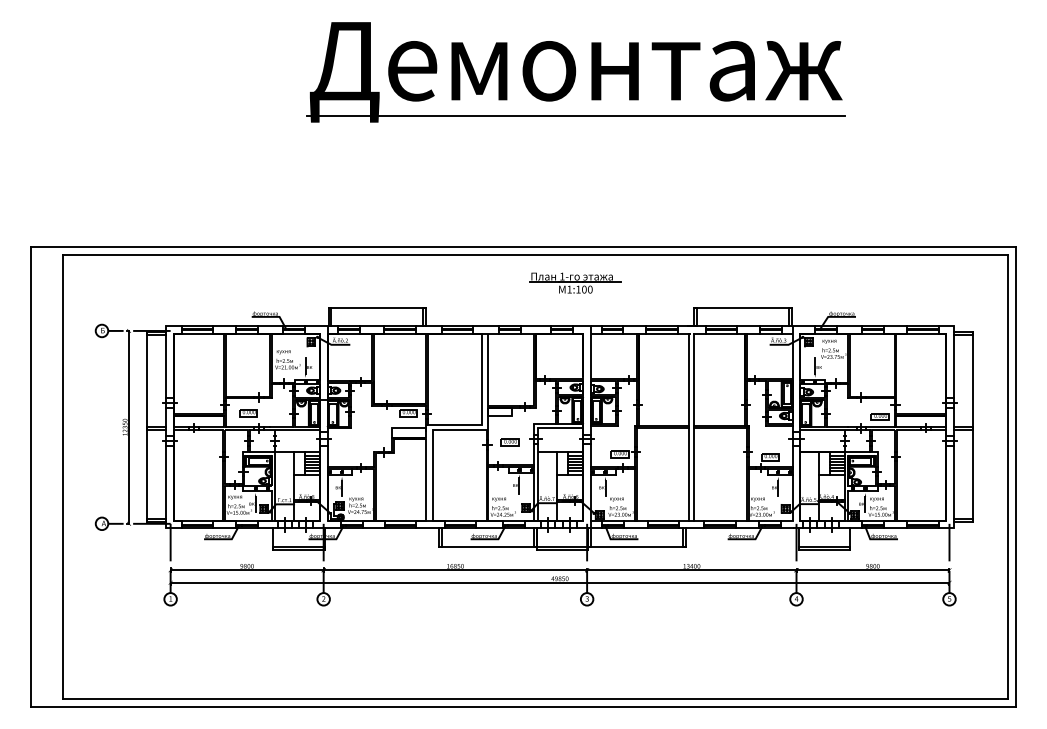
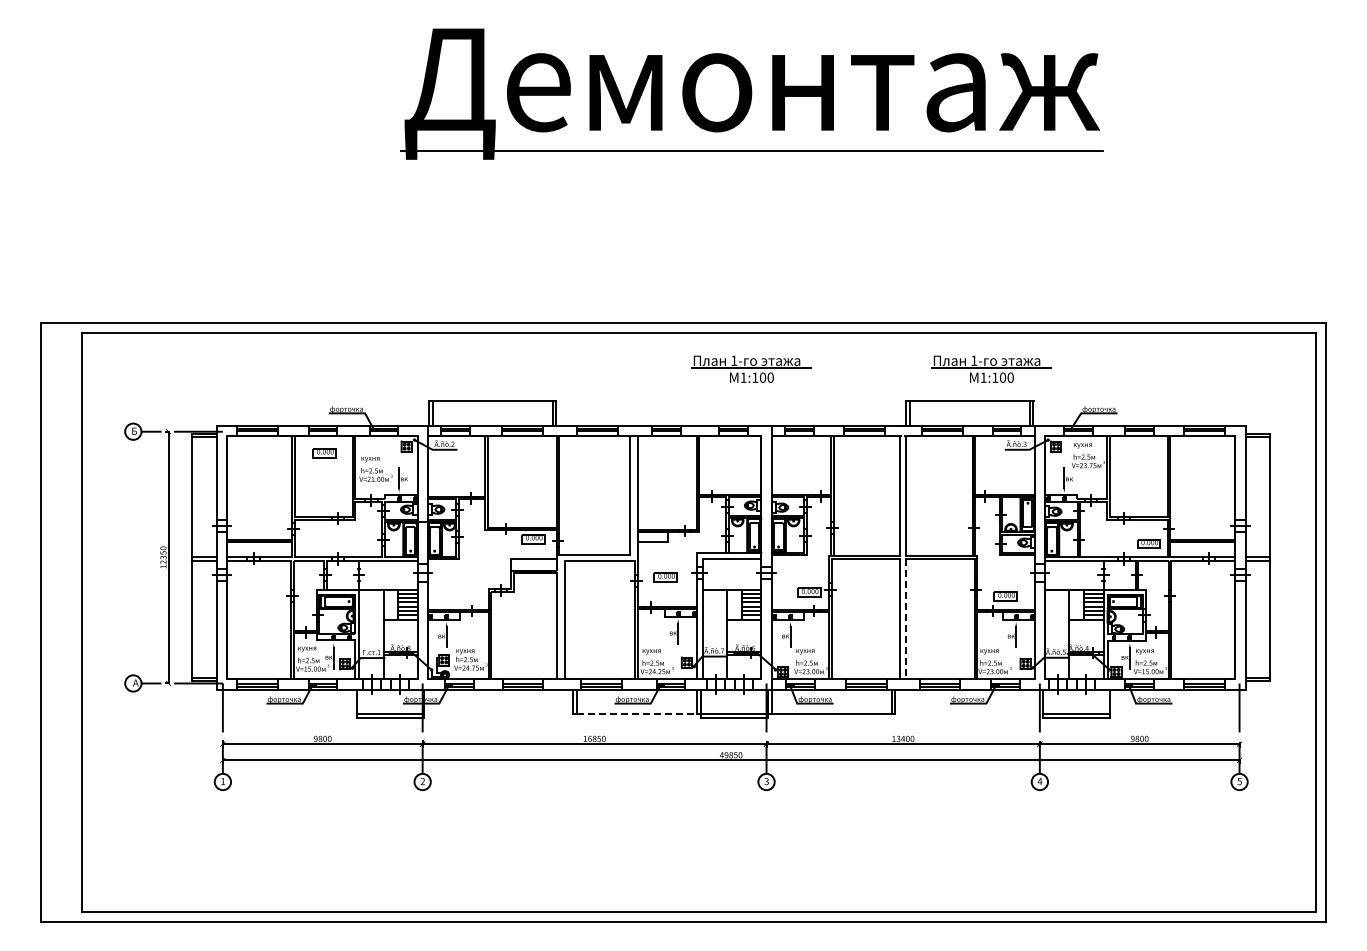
part: (759, 282) -> (991, 368), added
part: (248, 413) -> (324, 453), moved
line: (694, 474) -> (906, 619), solid -> dashed
line: (489, 547) -> (638, 714), solid -> dashed

